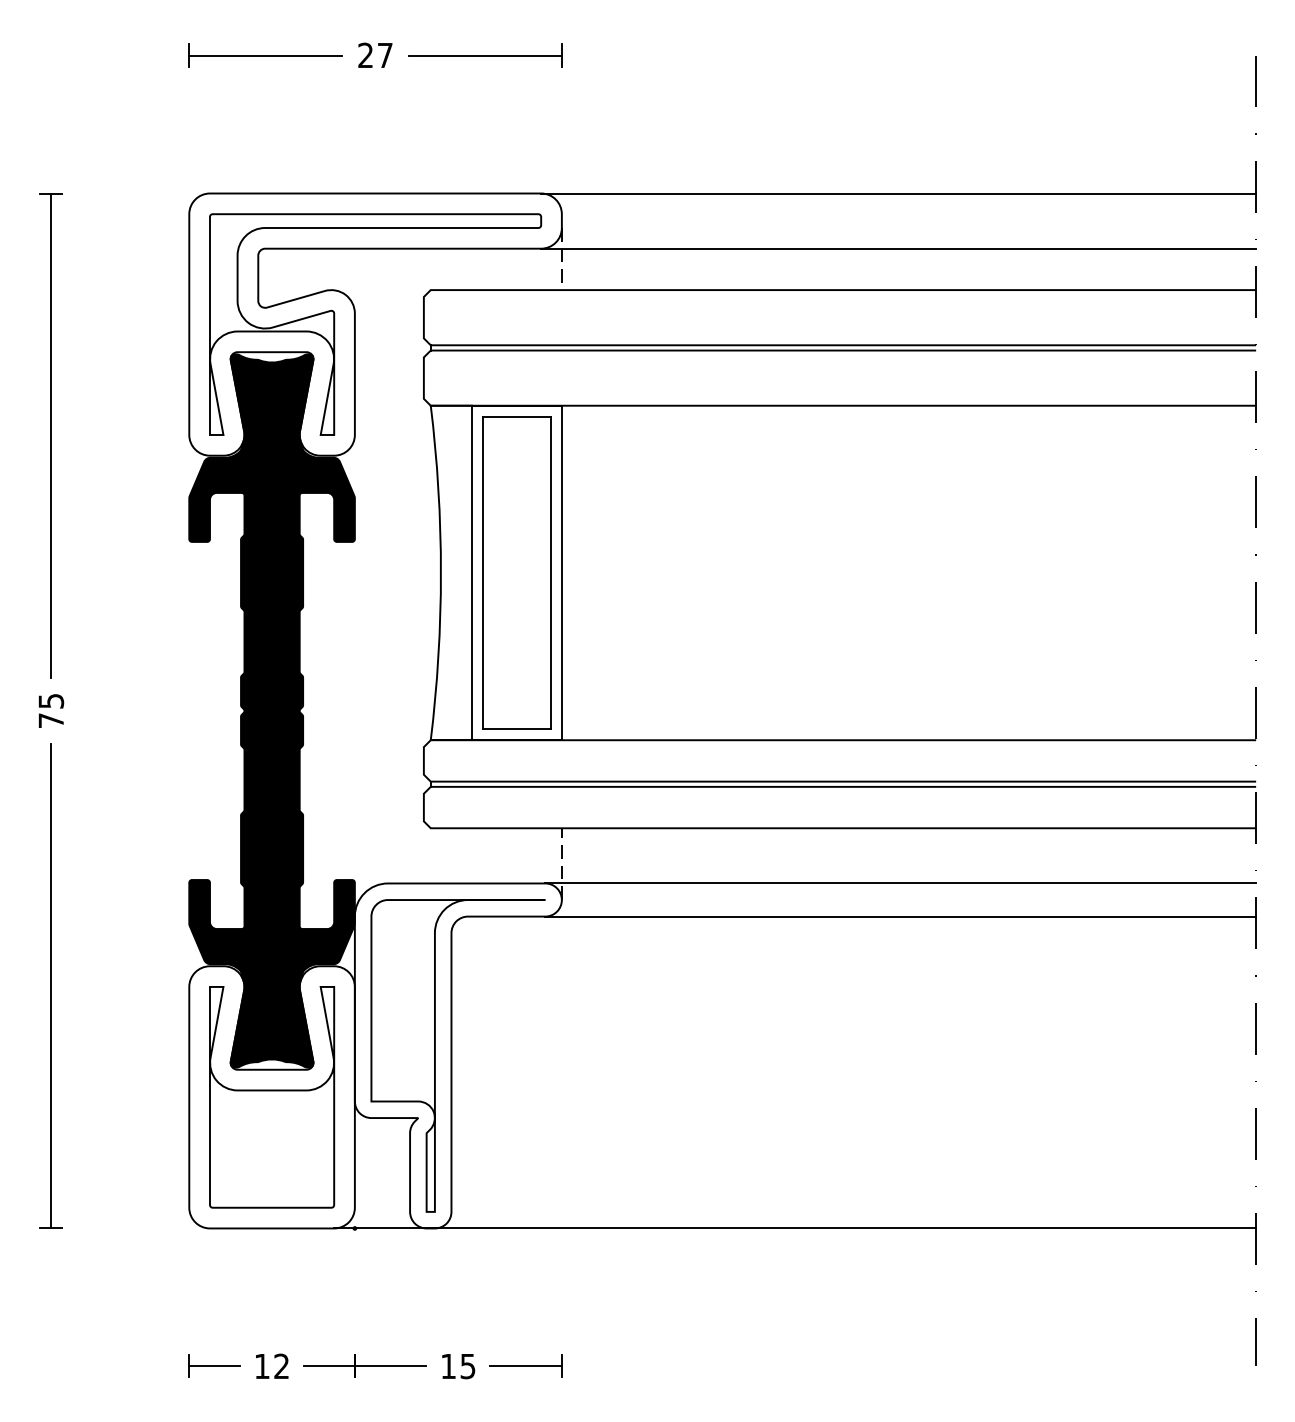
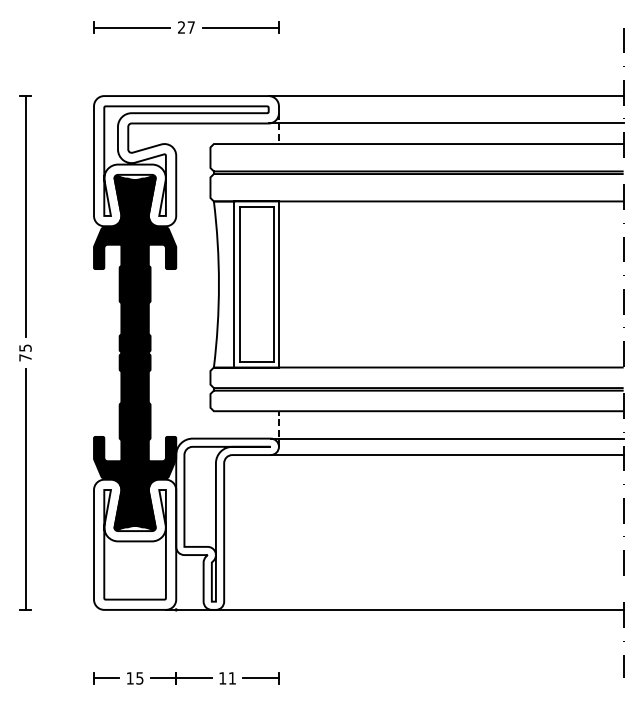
text: (280, 1366) -> (139, 678), 12 -> 15
text: (466, 1366) -> (231, 678), 15 -> 11

